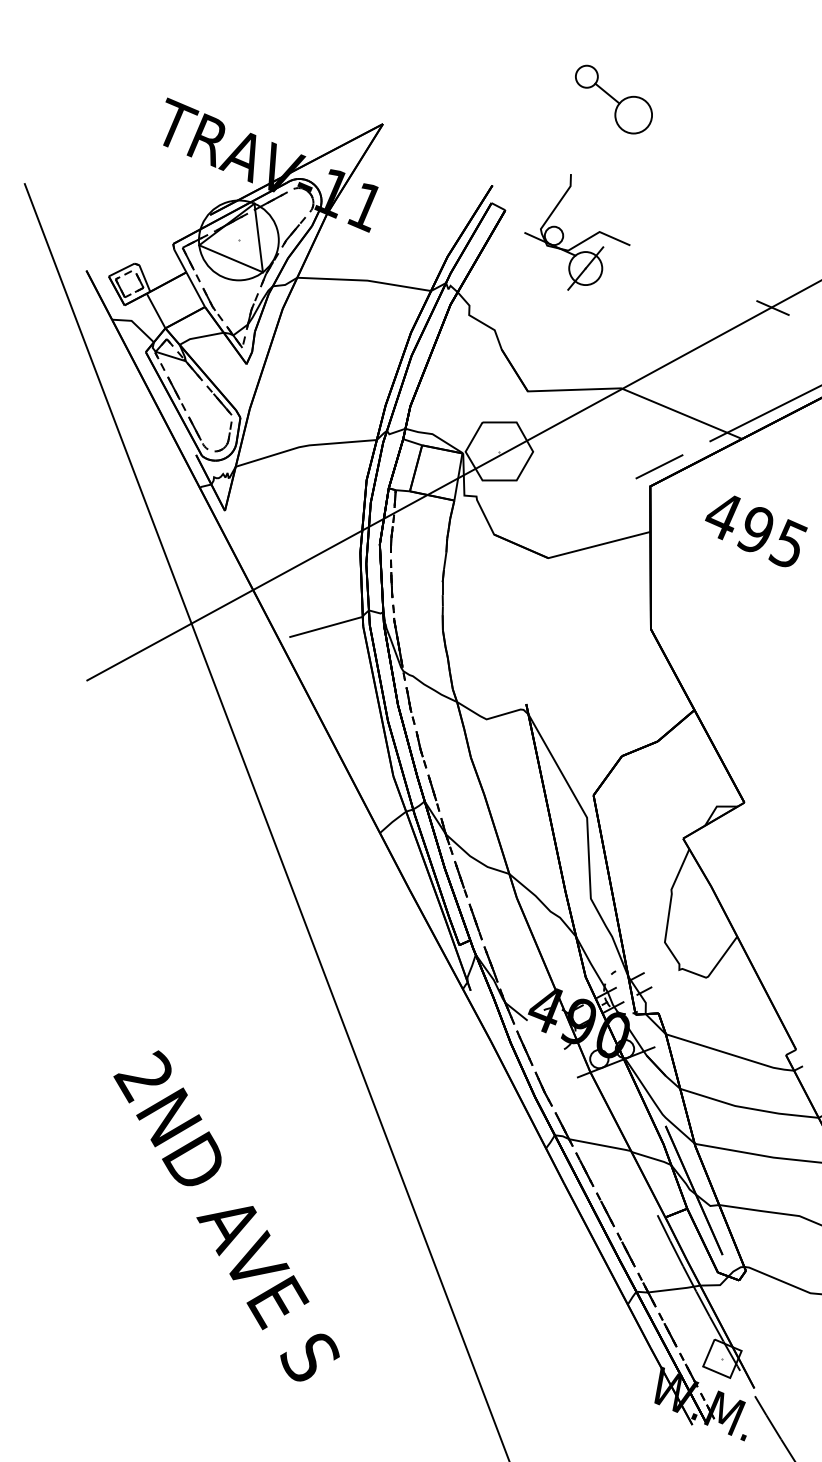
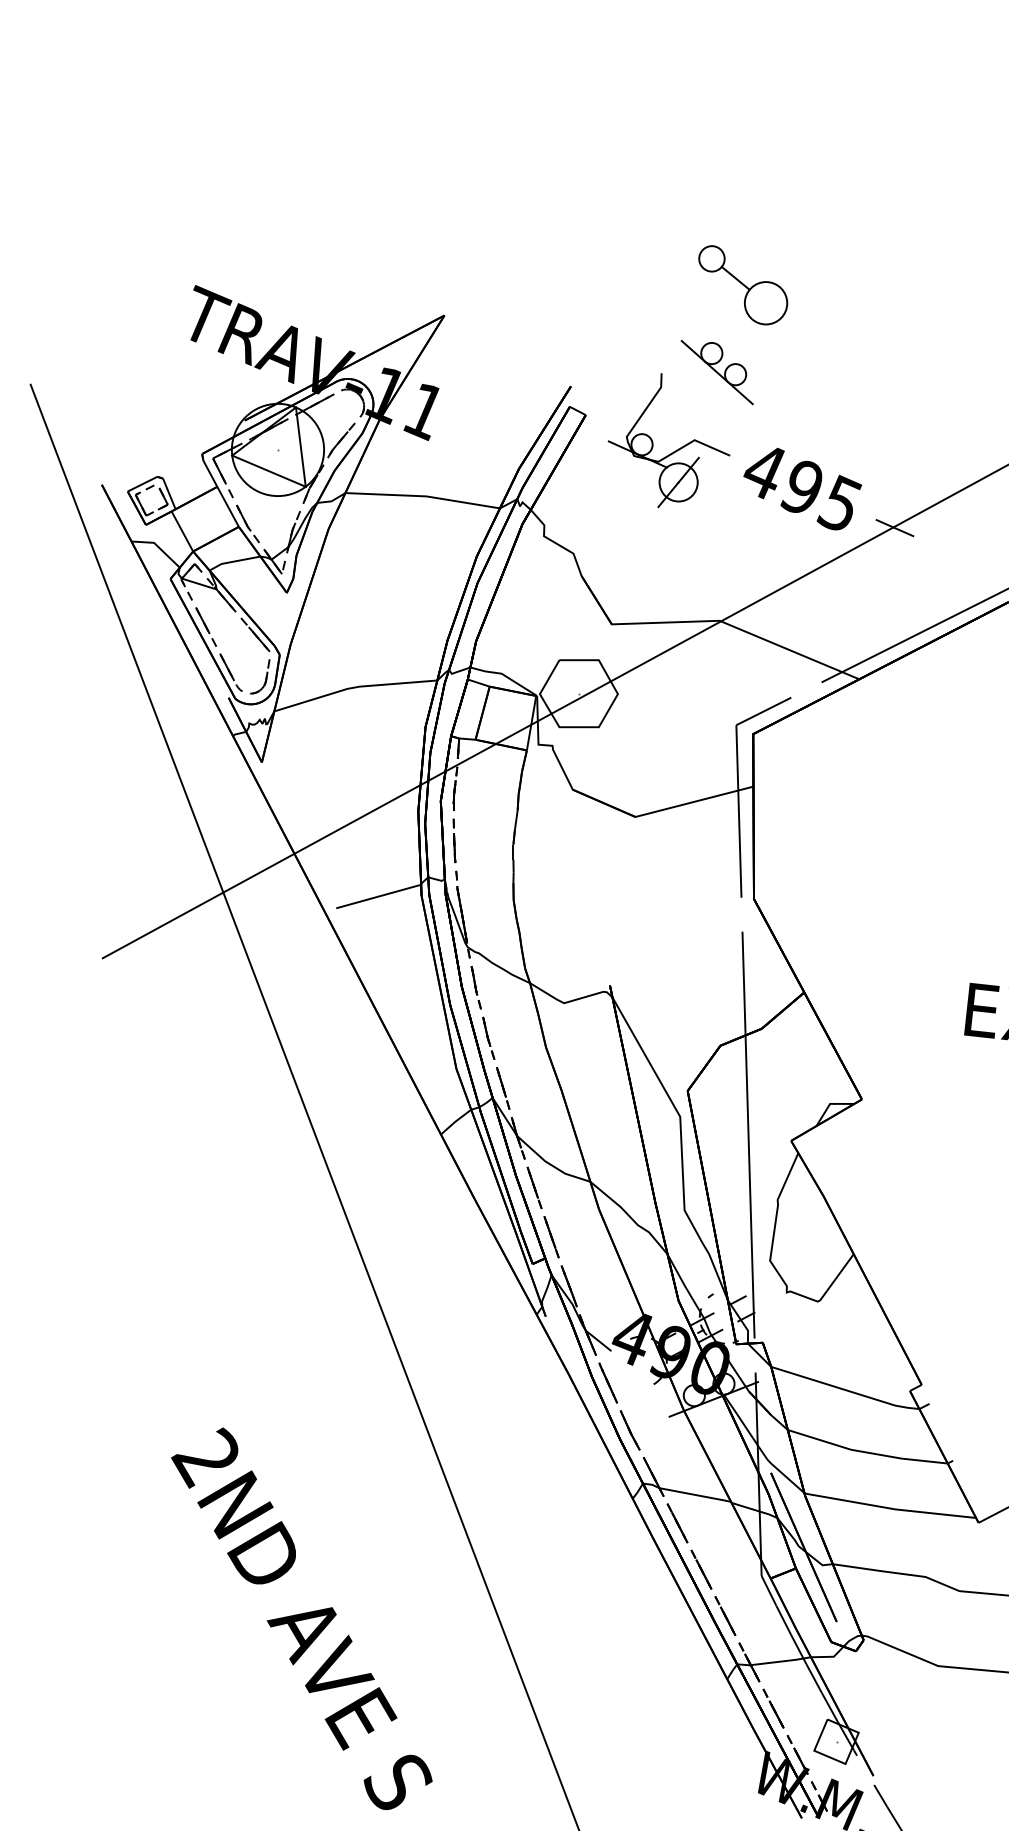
part: (614, 99) -> (743, 285), moved
part: (618, 173) -> (716, 372), added
text: (756, 530) -> (802, 488), moved
line: (646, 846) -> (748, 1150), added
text: (226, 1215) -> (301, 1618), moved

